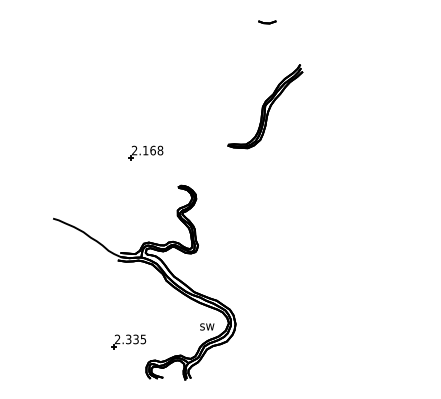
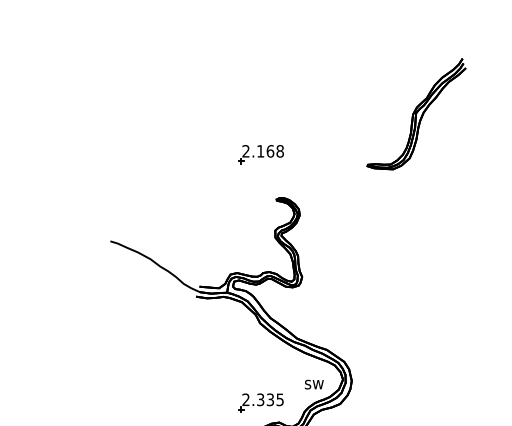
part: (265, 106) -> (416, 114), moved
part: (145, 152) -> (260, 153), moved
part: (128, 341) -> (260, 402), moved

